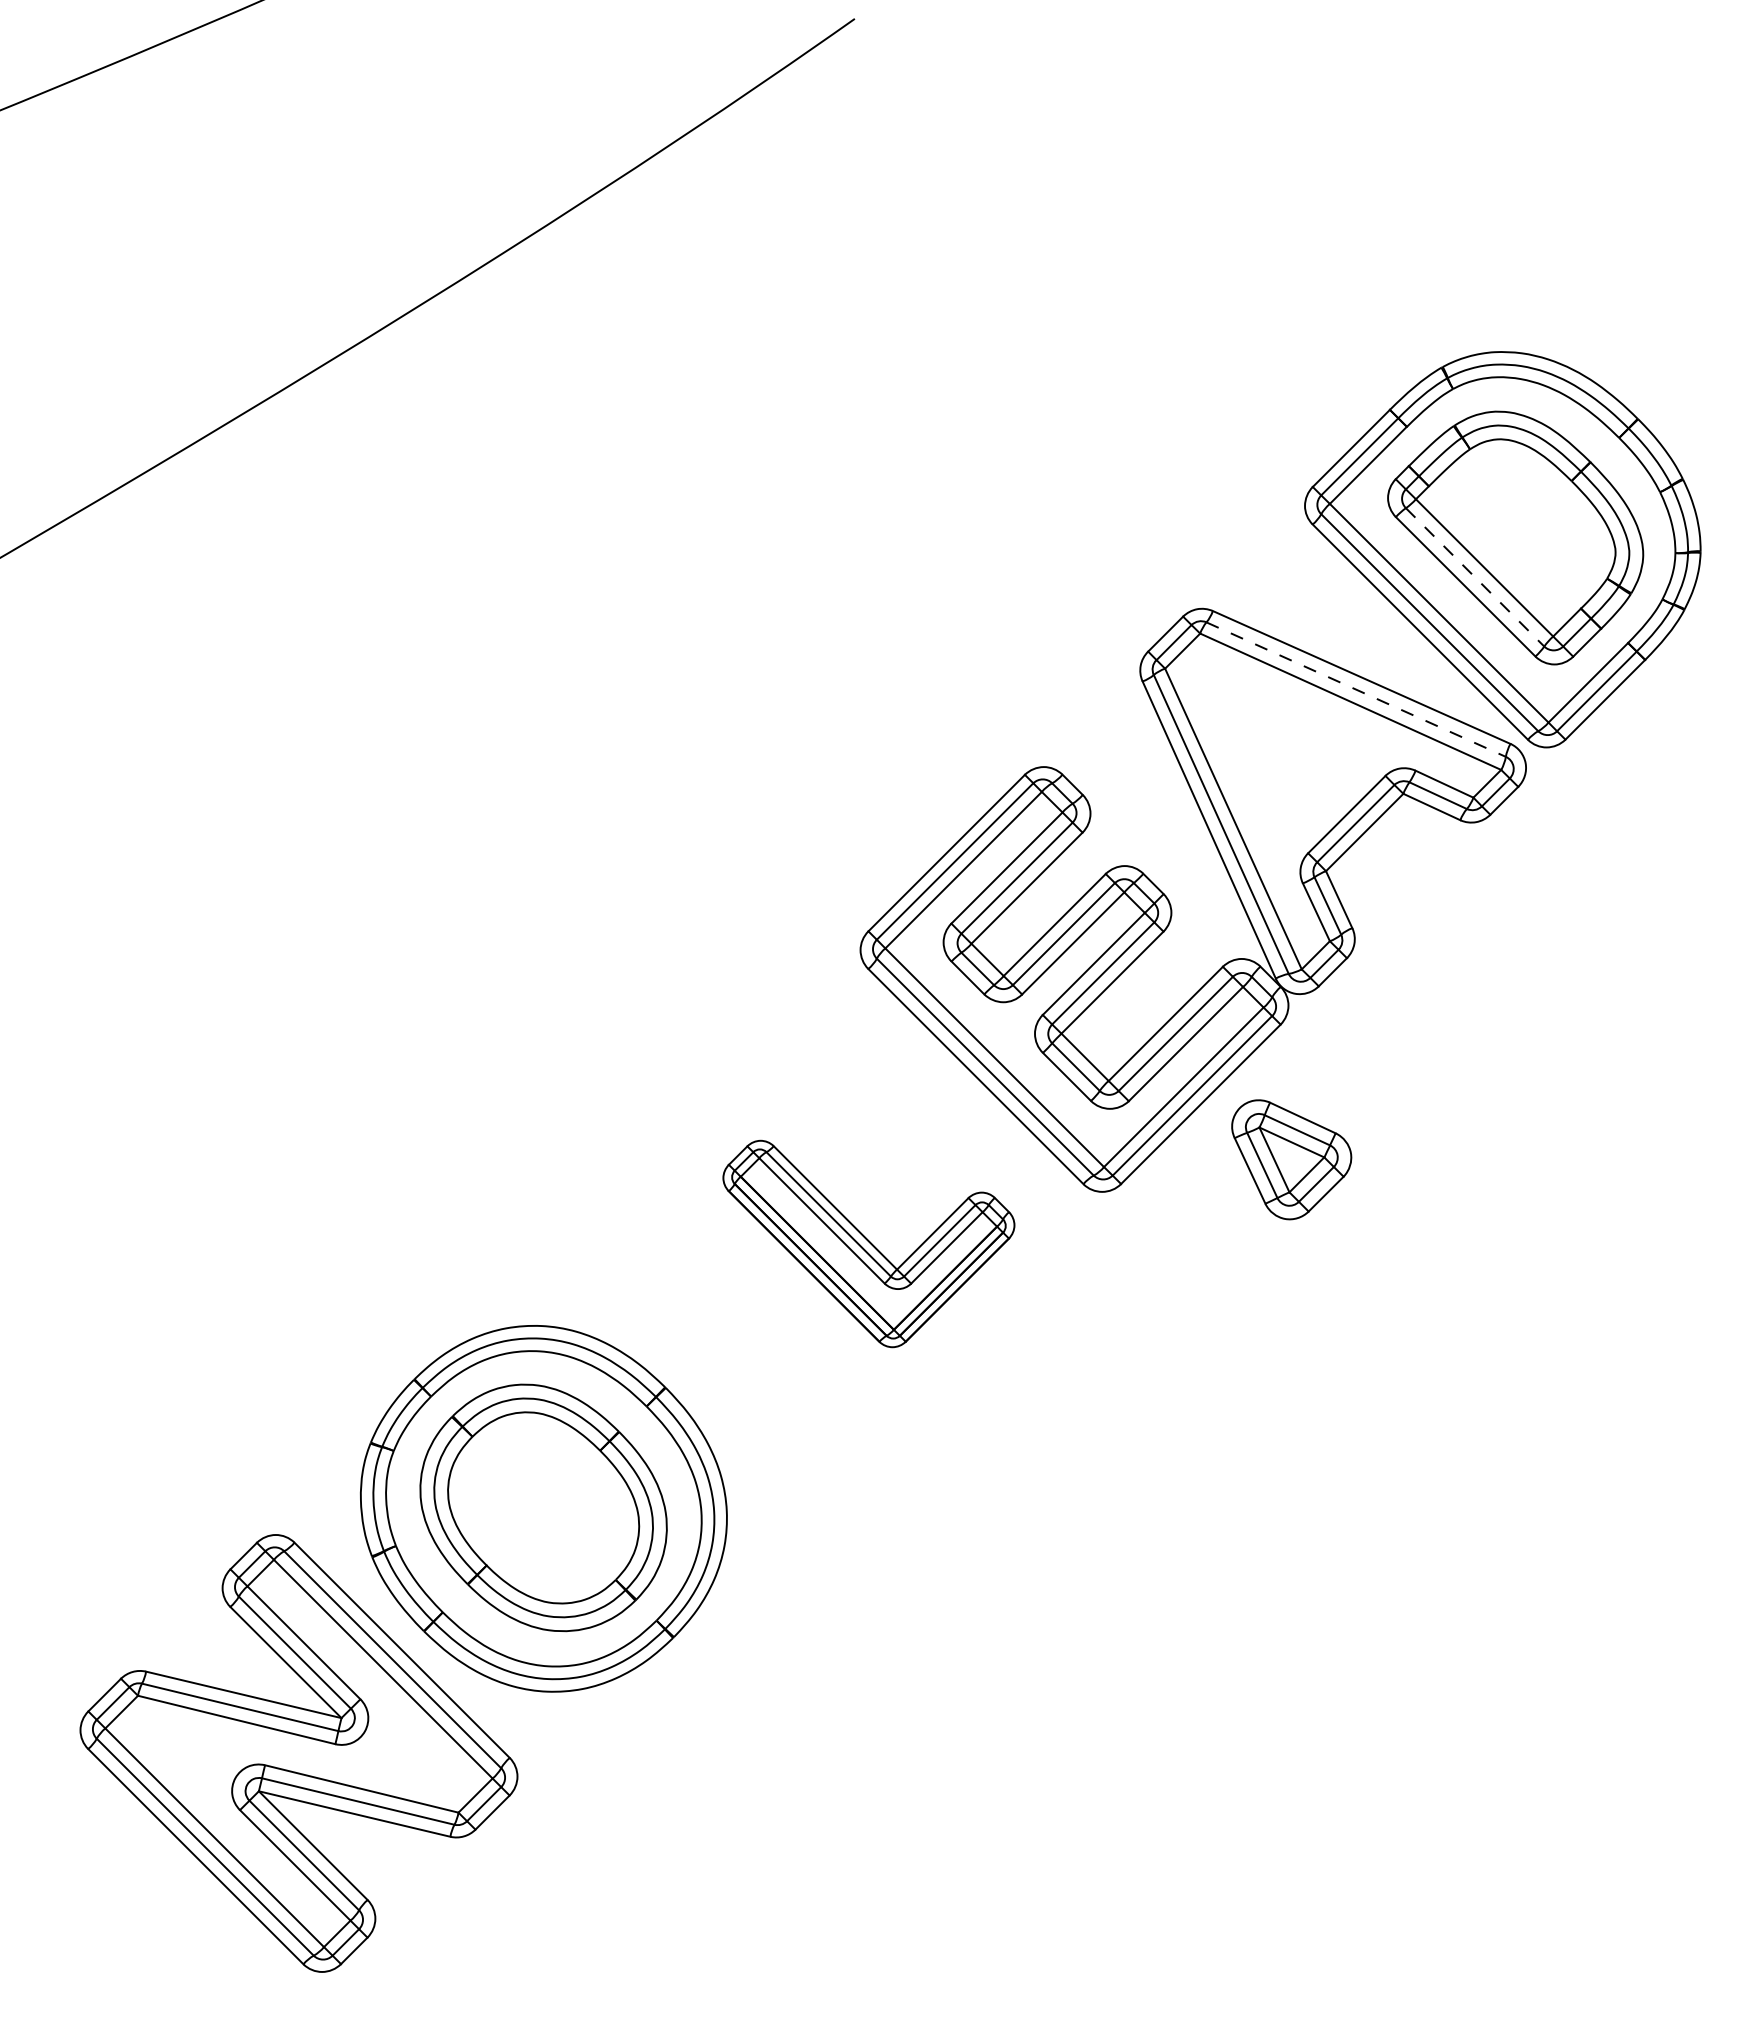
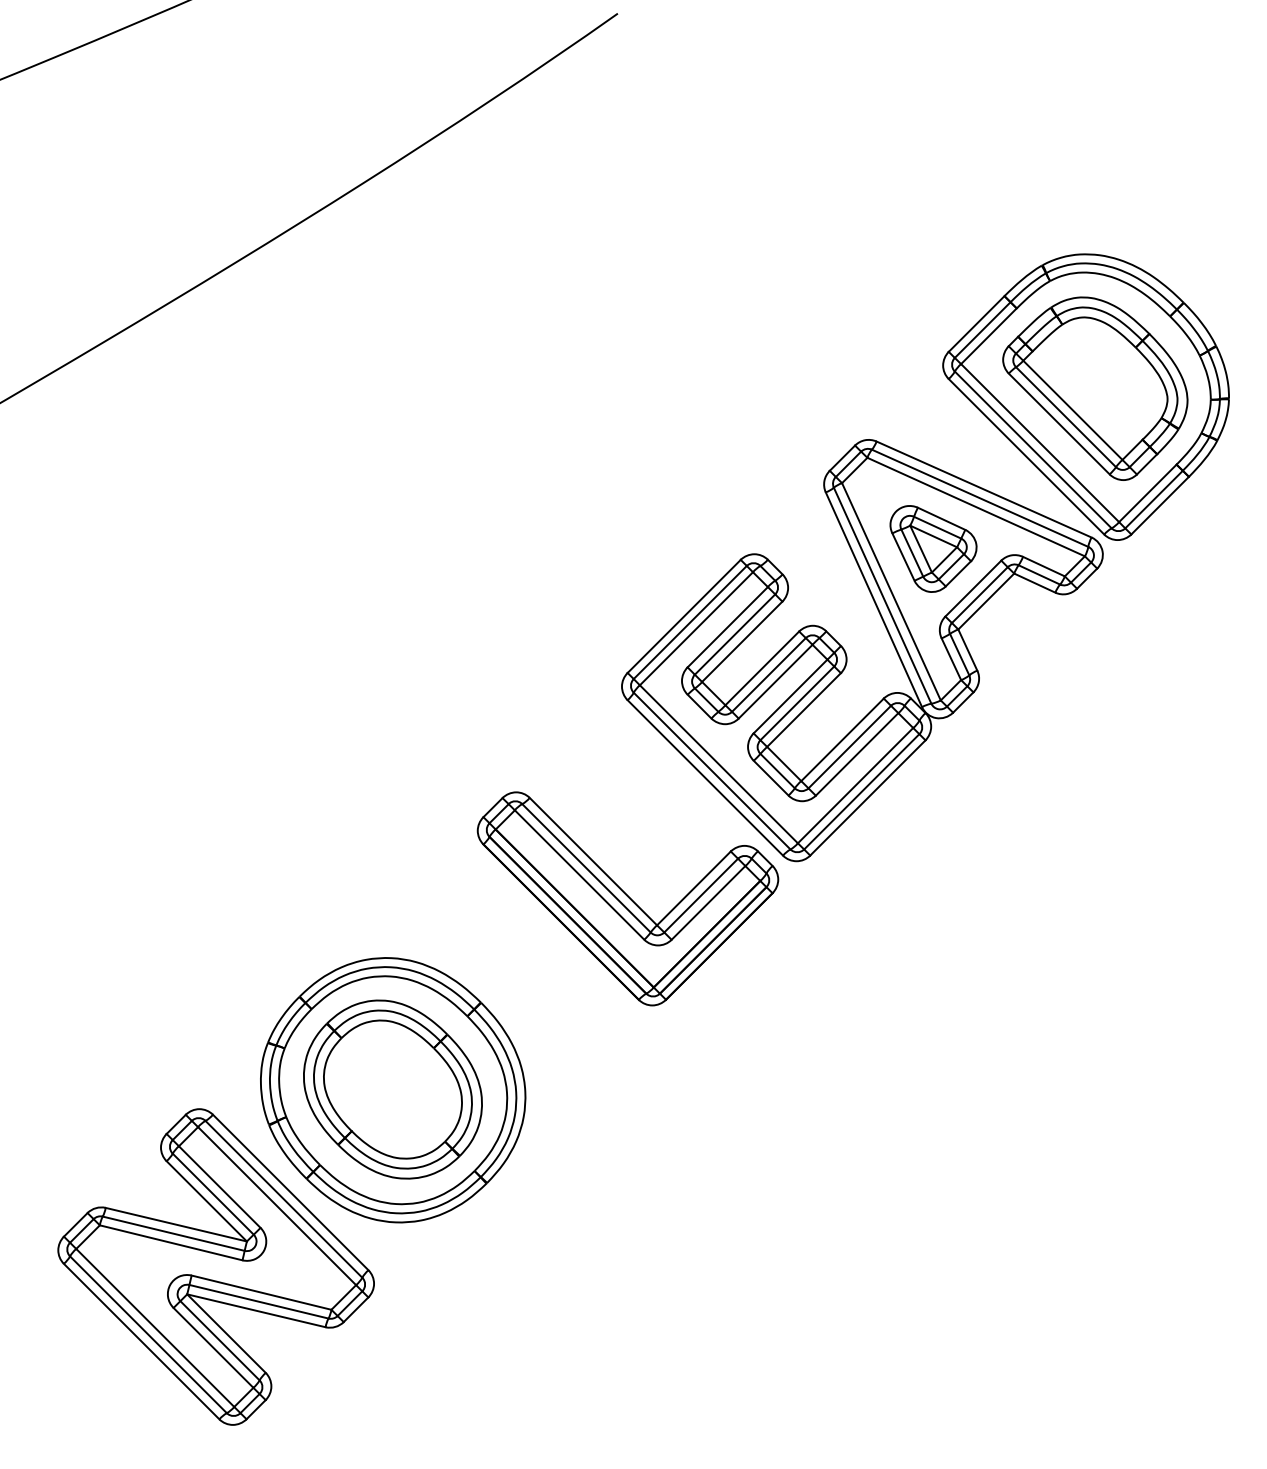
line: (1475, 577) -> (1066, 417), dashed -> solid
line: (1356, 689) -> (980, 498), dashed -> solid
part: (1291, 1159) -> (933, 548), moved
part: (868, 1243) -> (627, 898), size x1.43

